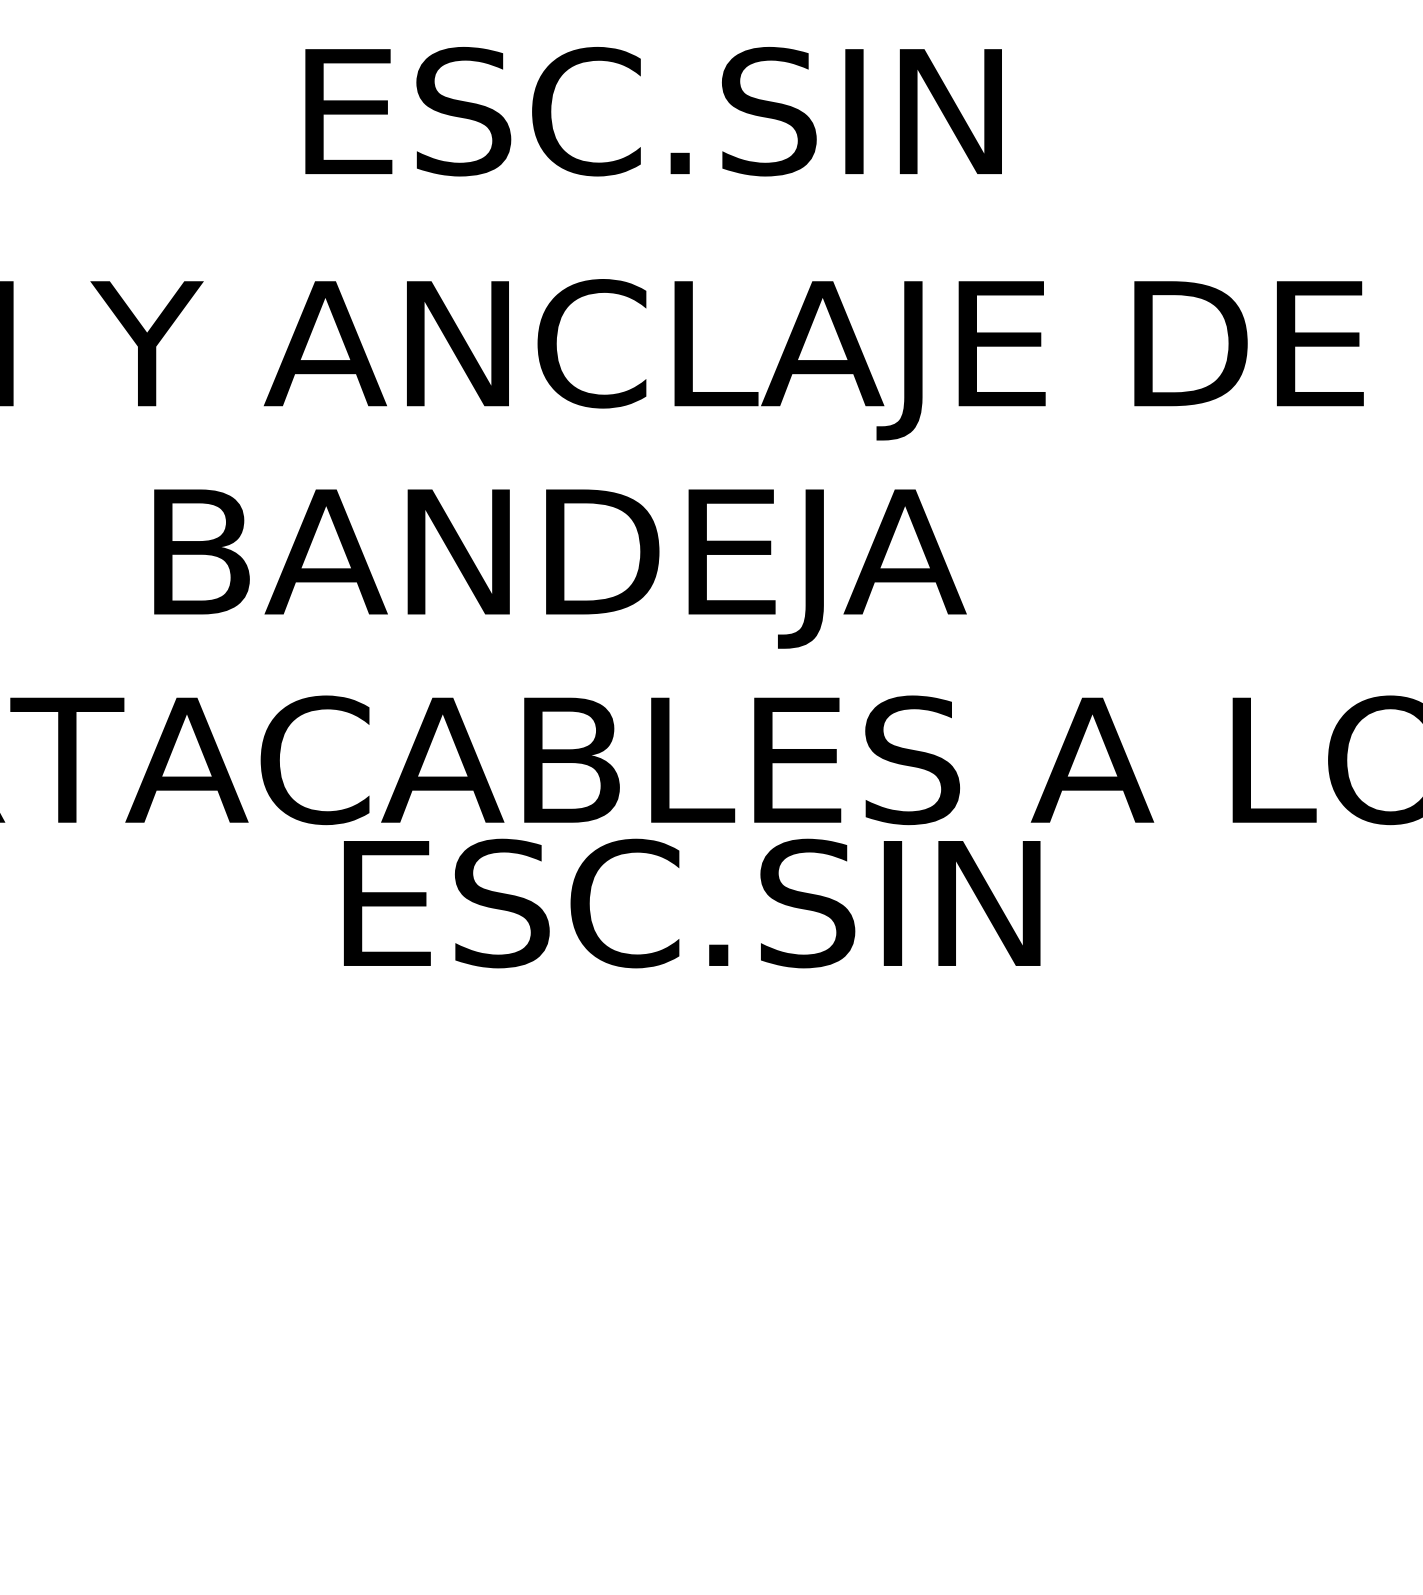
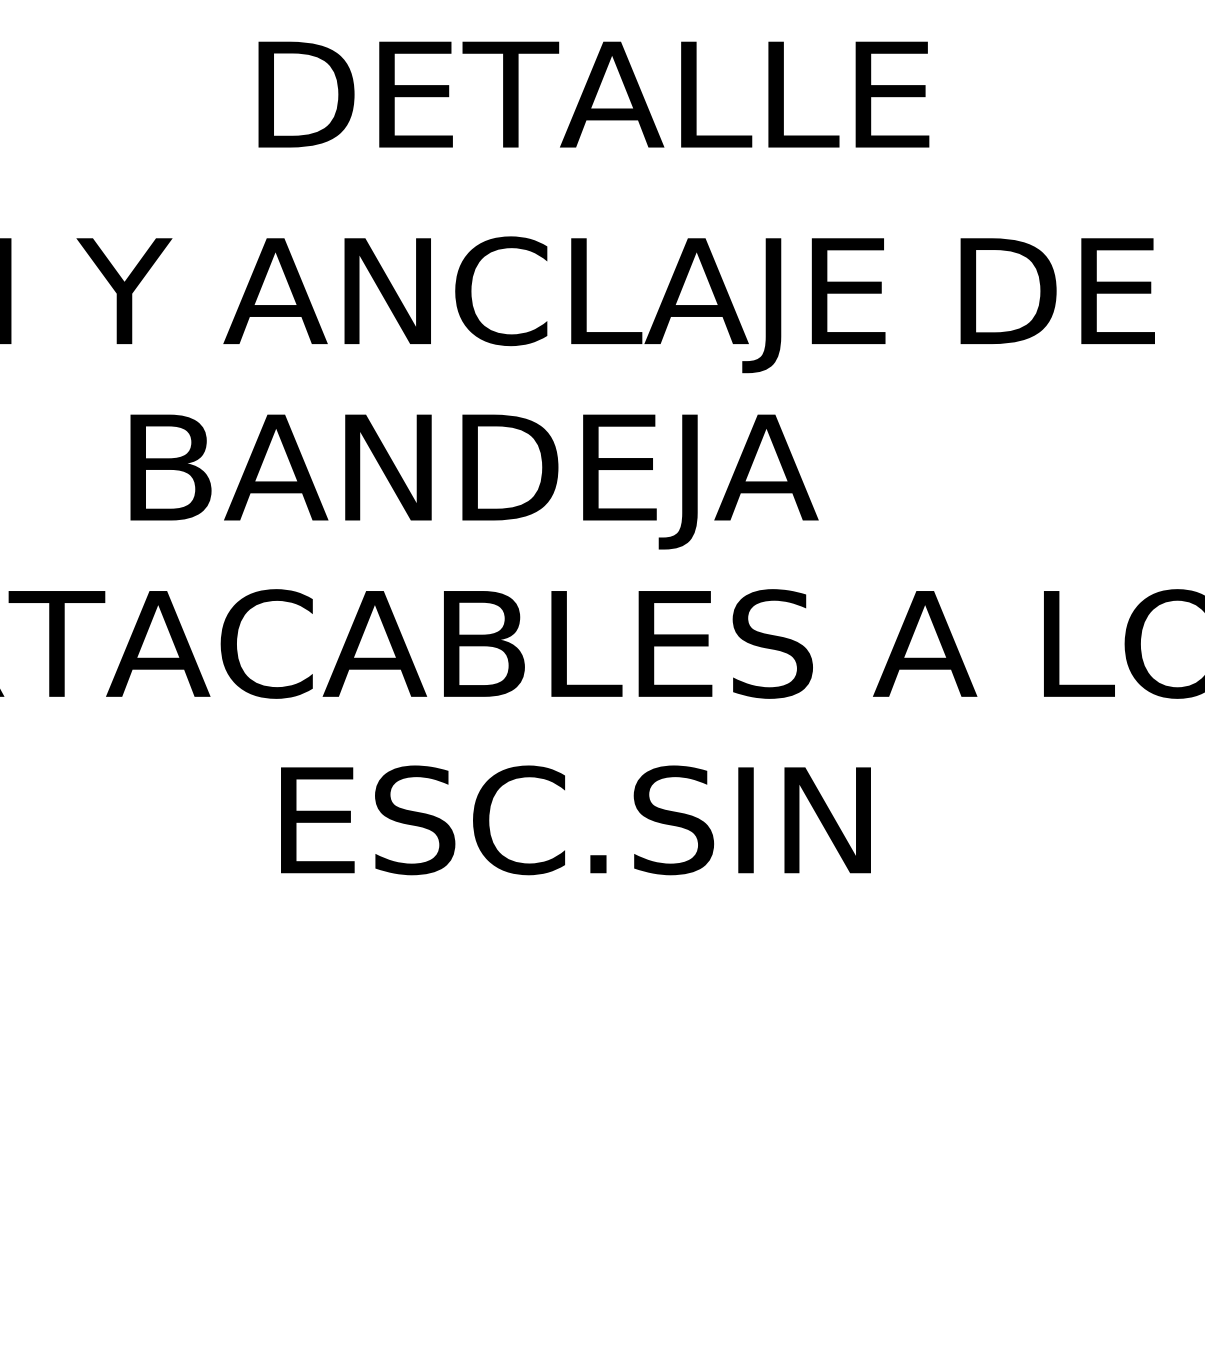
text: (710, 111) -> (601, 94), ESC.SIN -> DETALLE
text: (692, 903) -> (576, 820), moved

